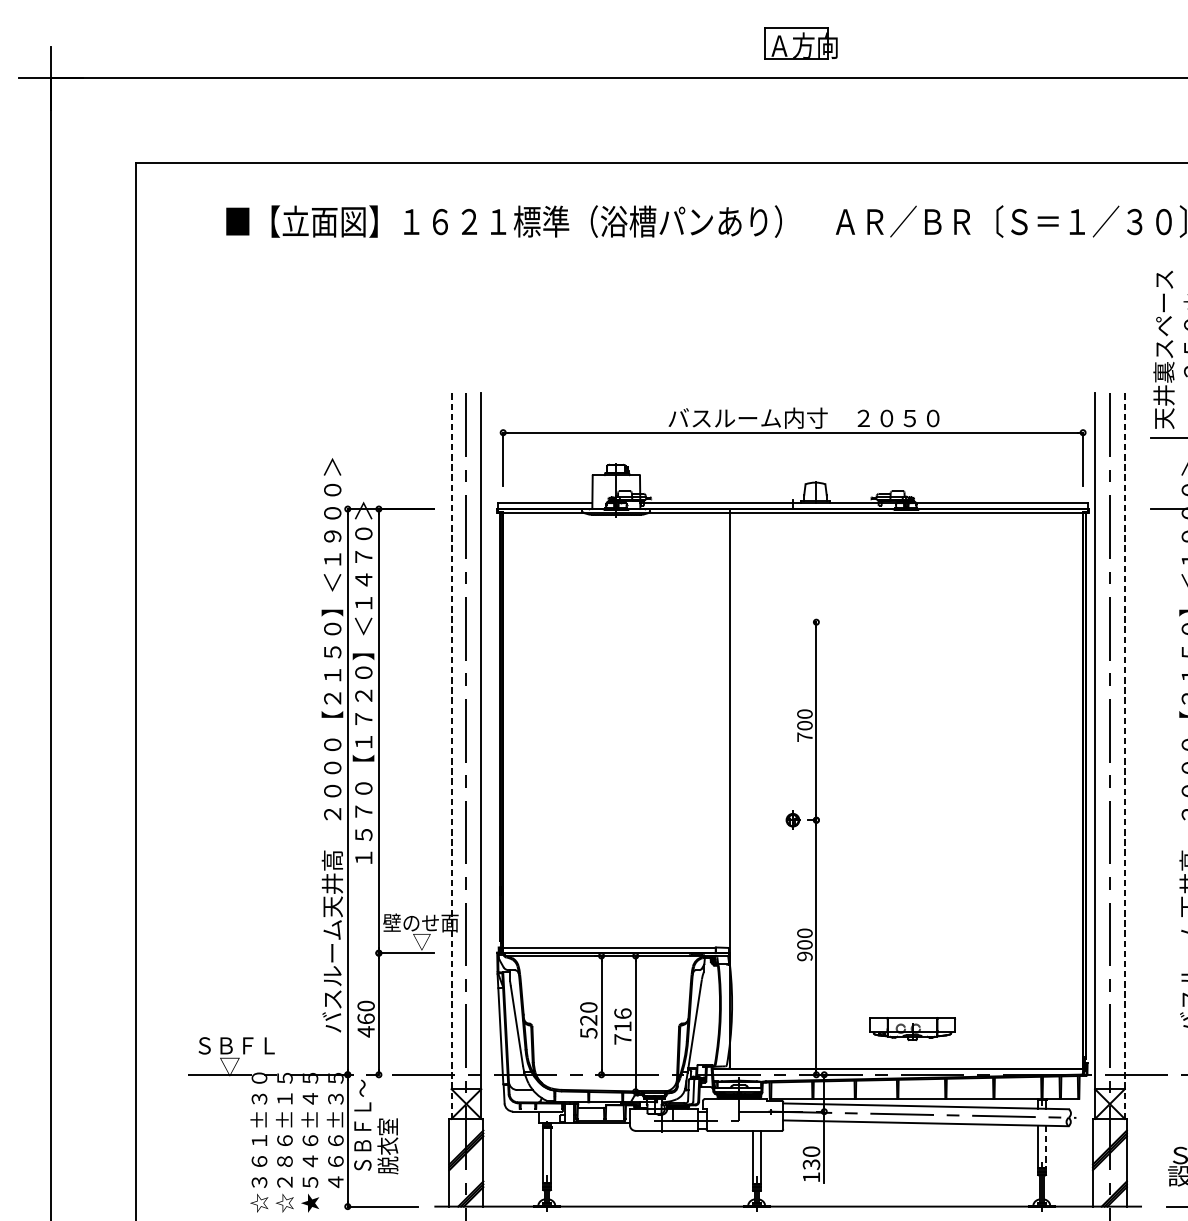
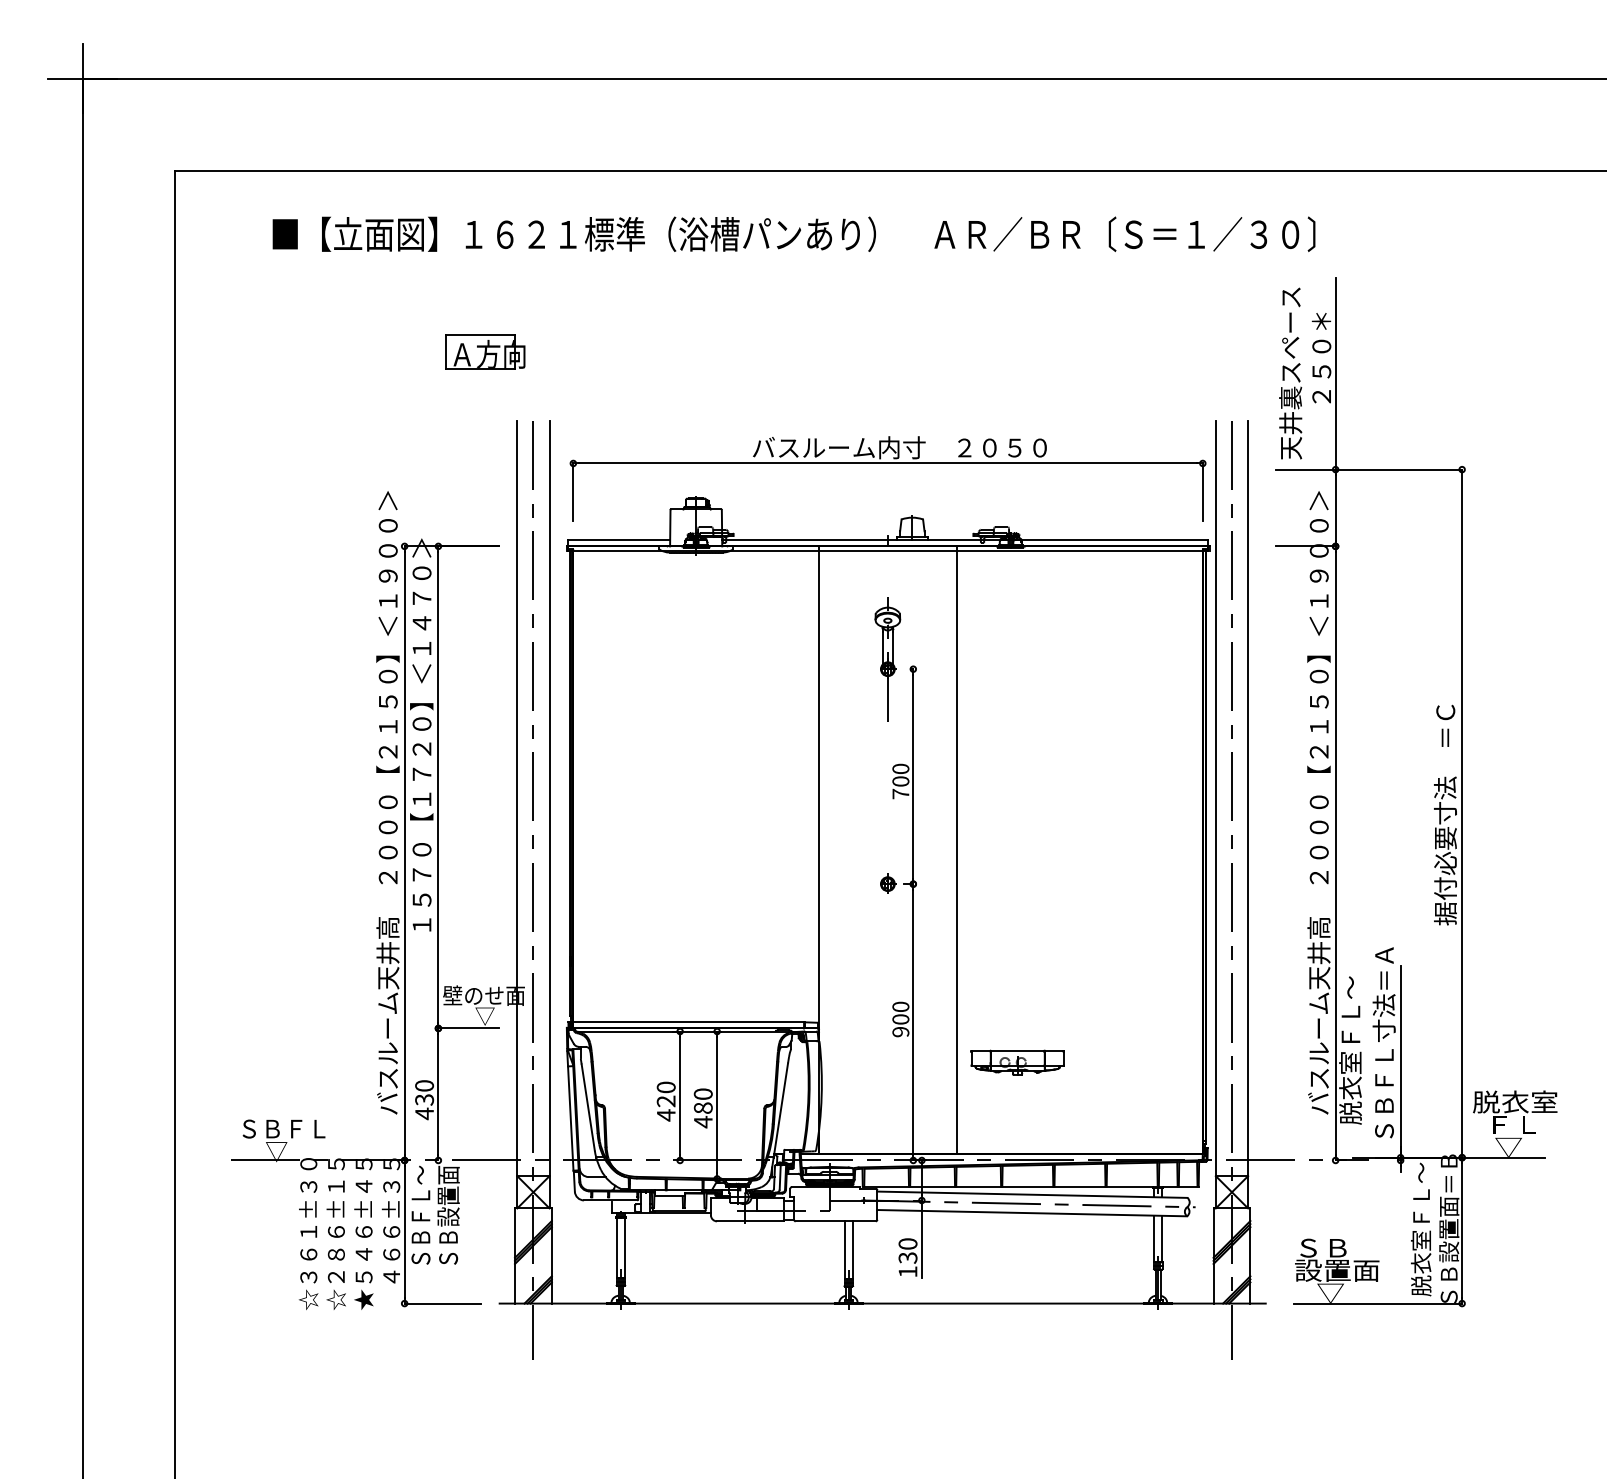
part: (800, 43) -> (485, 351), moved
part: (792, 613) -> (887, 659), added
line: (451, 756) -> (517, 814), dashed -> solid
line: (1125, 756) -> (1248, 814), dashed -> solid
line: (857, 788) -> (957, 849), added
text: (366, 1018) -> (424, 1099), 460 -> 430
text: (622, 1026) -> (702, 1108), 716 -> 480
part: (912, 1028) -> (1017, 1062), moved
text: (589, 1033) -> (666, 1115), 520 -> 420
text: (387, 1126) -> (447, 1216), 脱衣室 -> ＳＢ設置面
line: (1045, 1146) -> (1162, 1238), dashed -> solid

